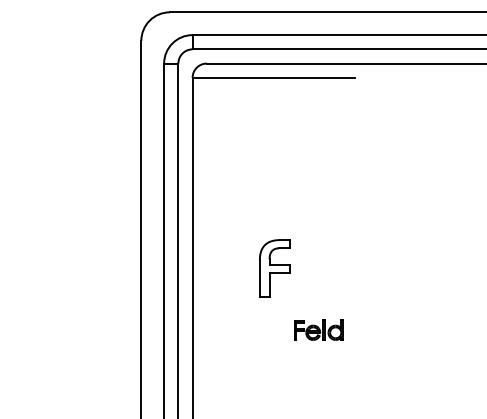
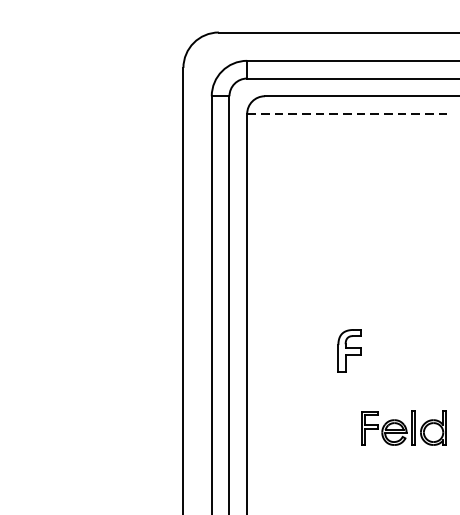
line: (274, 77) -> (349, 113), solid -> dashed
part: (274, 268) -> (349, 351), size x0.6
part: (318, 329) -> (403, 427), size x1.4

